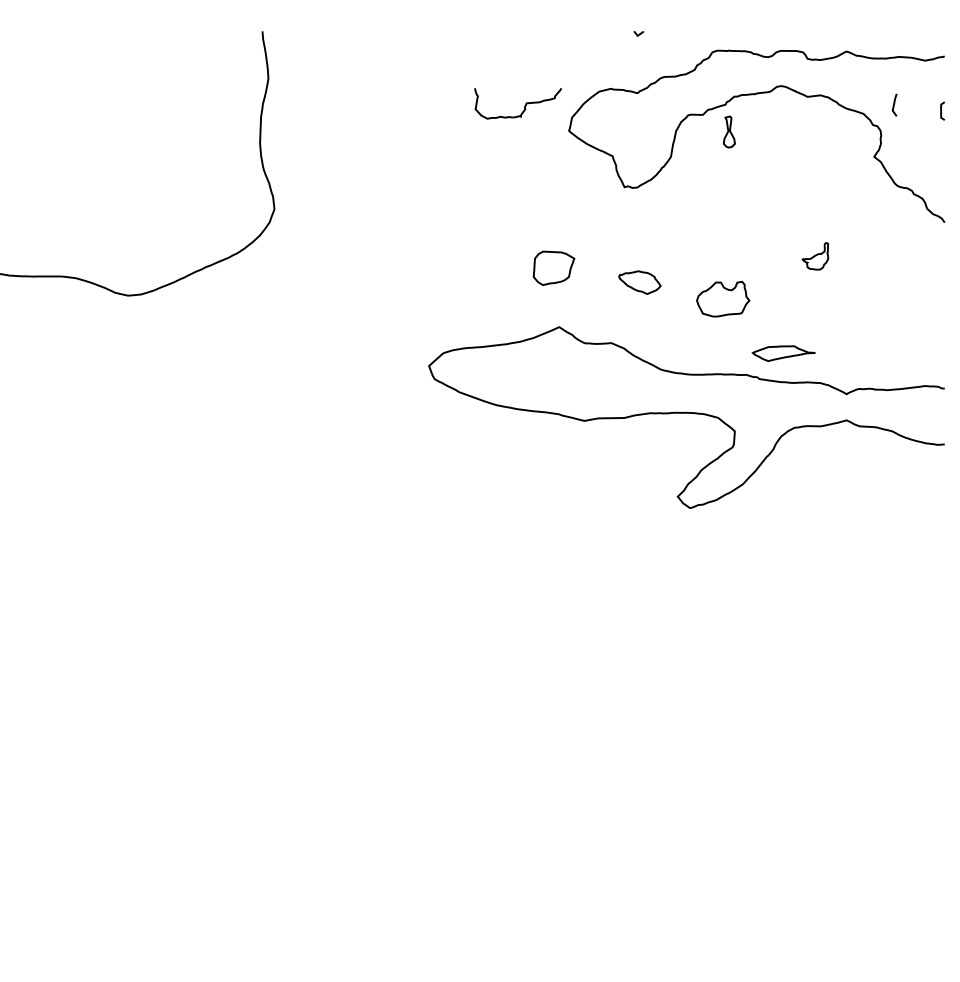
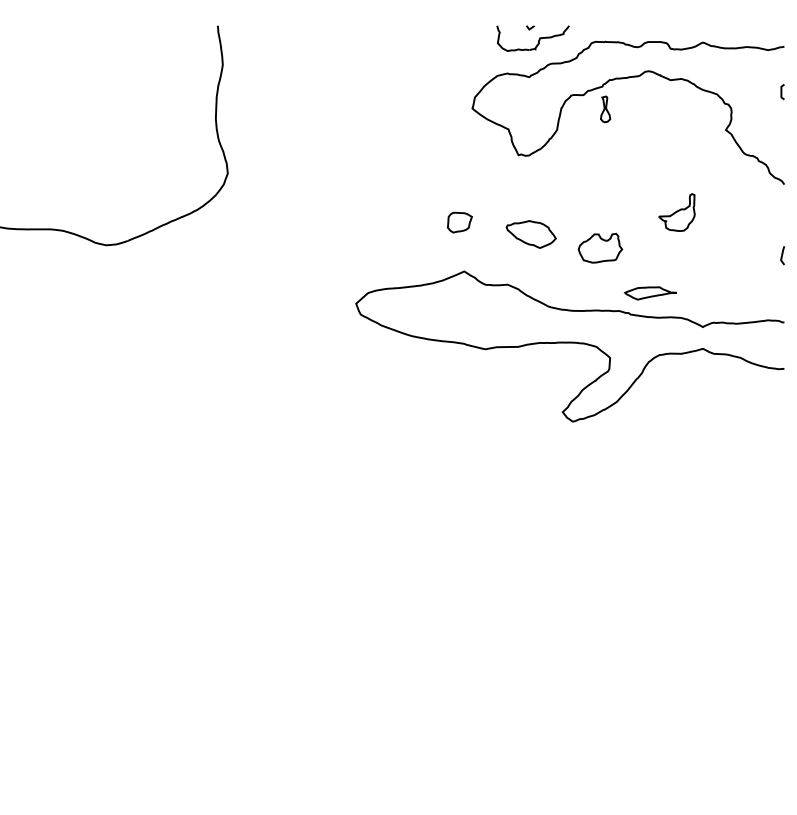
curve: (894, 104) -> (782, 255), moved
part: (524, 105) -> (538, 40), moved
part: (815, 256) -> (677, 212), size x1.67
part: (553, 268) -> (459, 222), size x0.71
part: (639, 282) -> (530, 234), size x1.43

